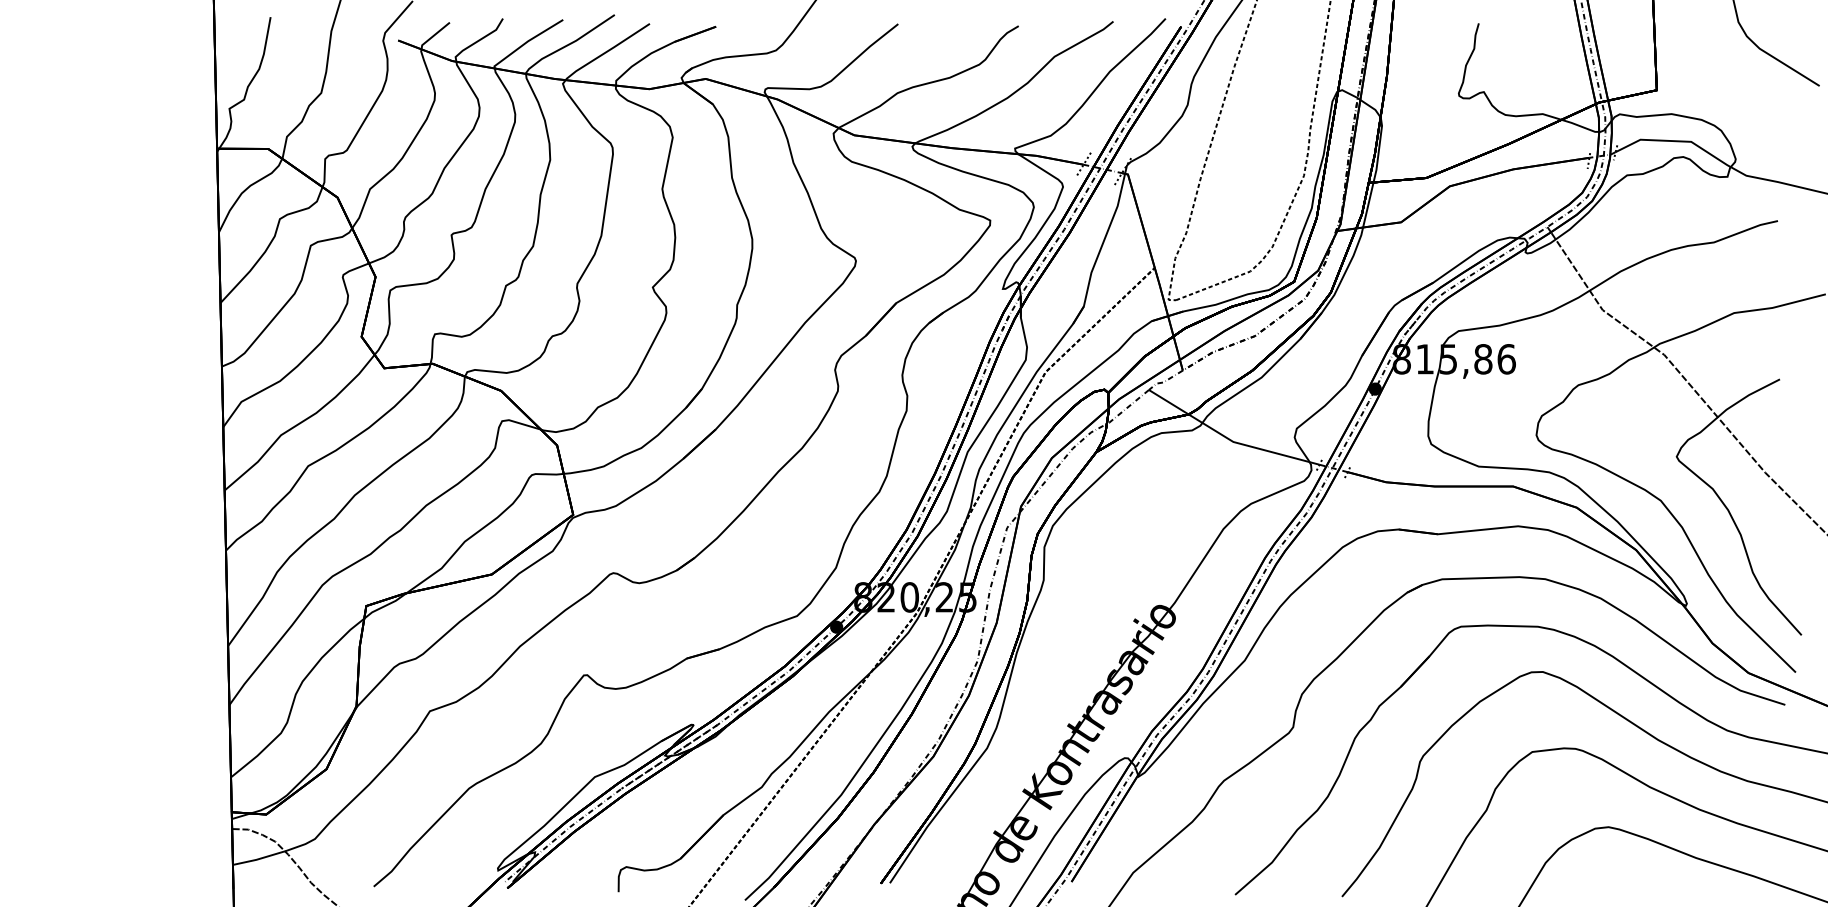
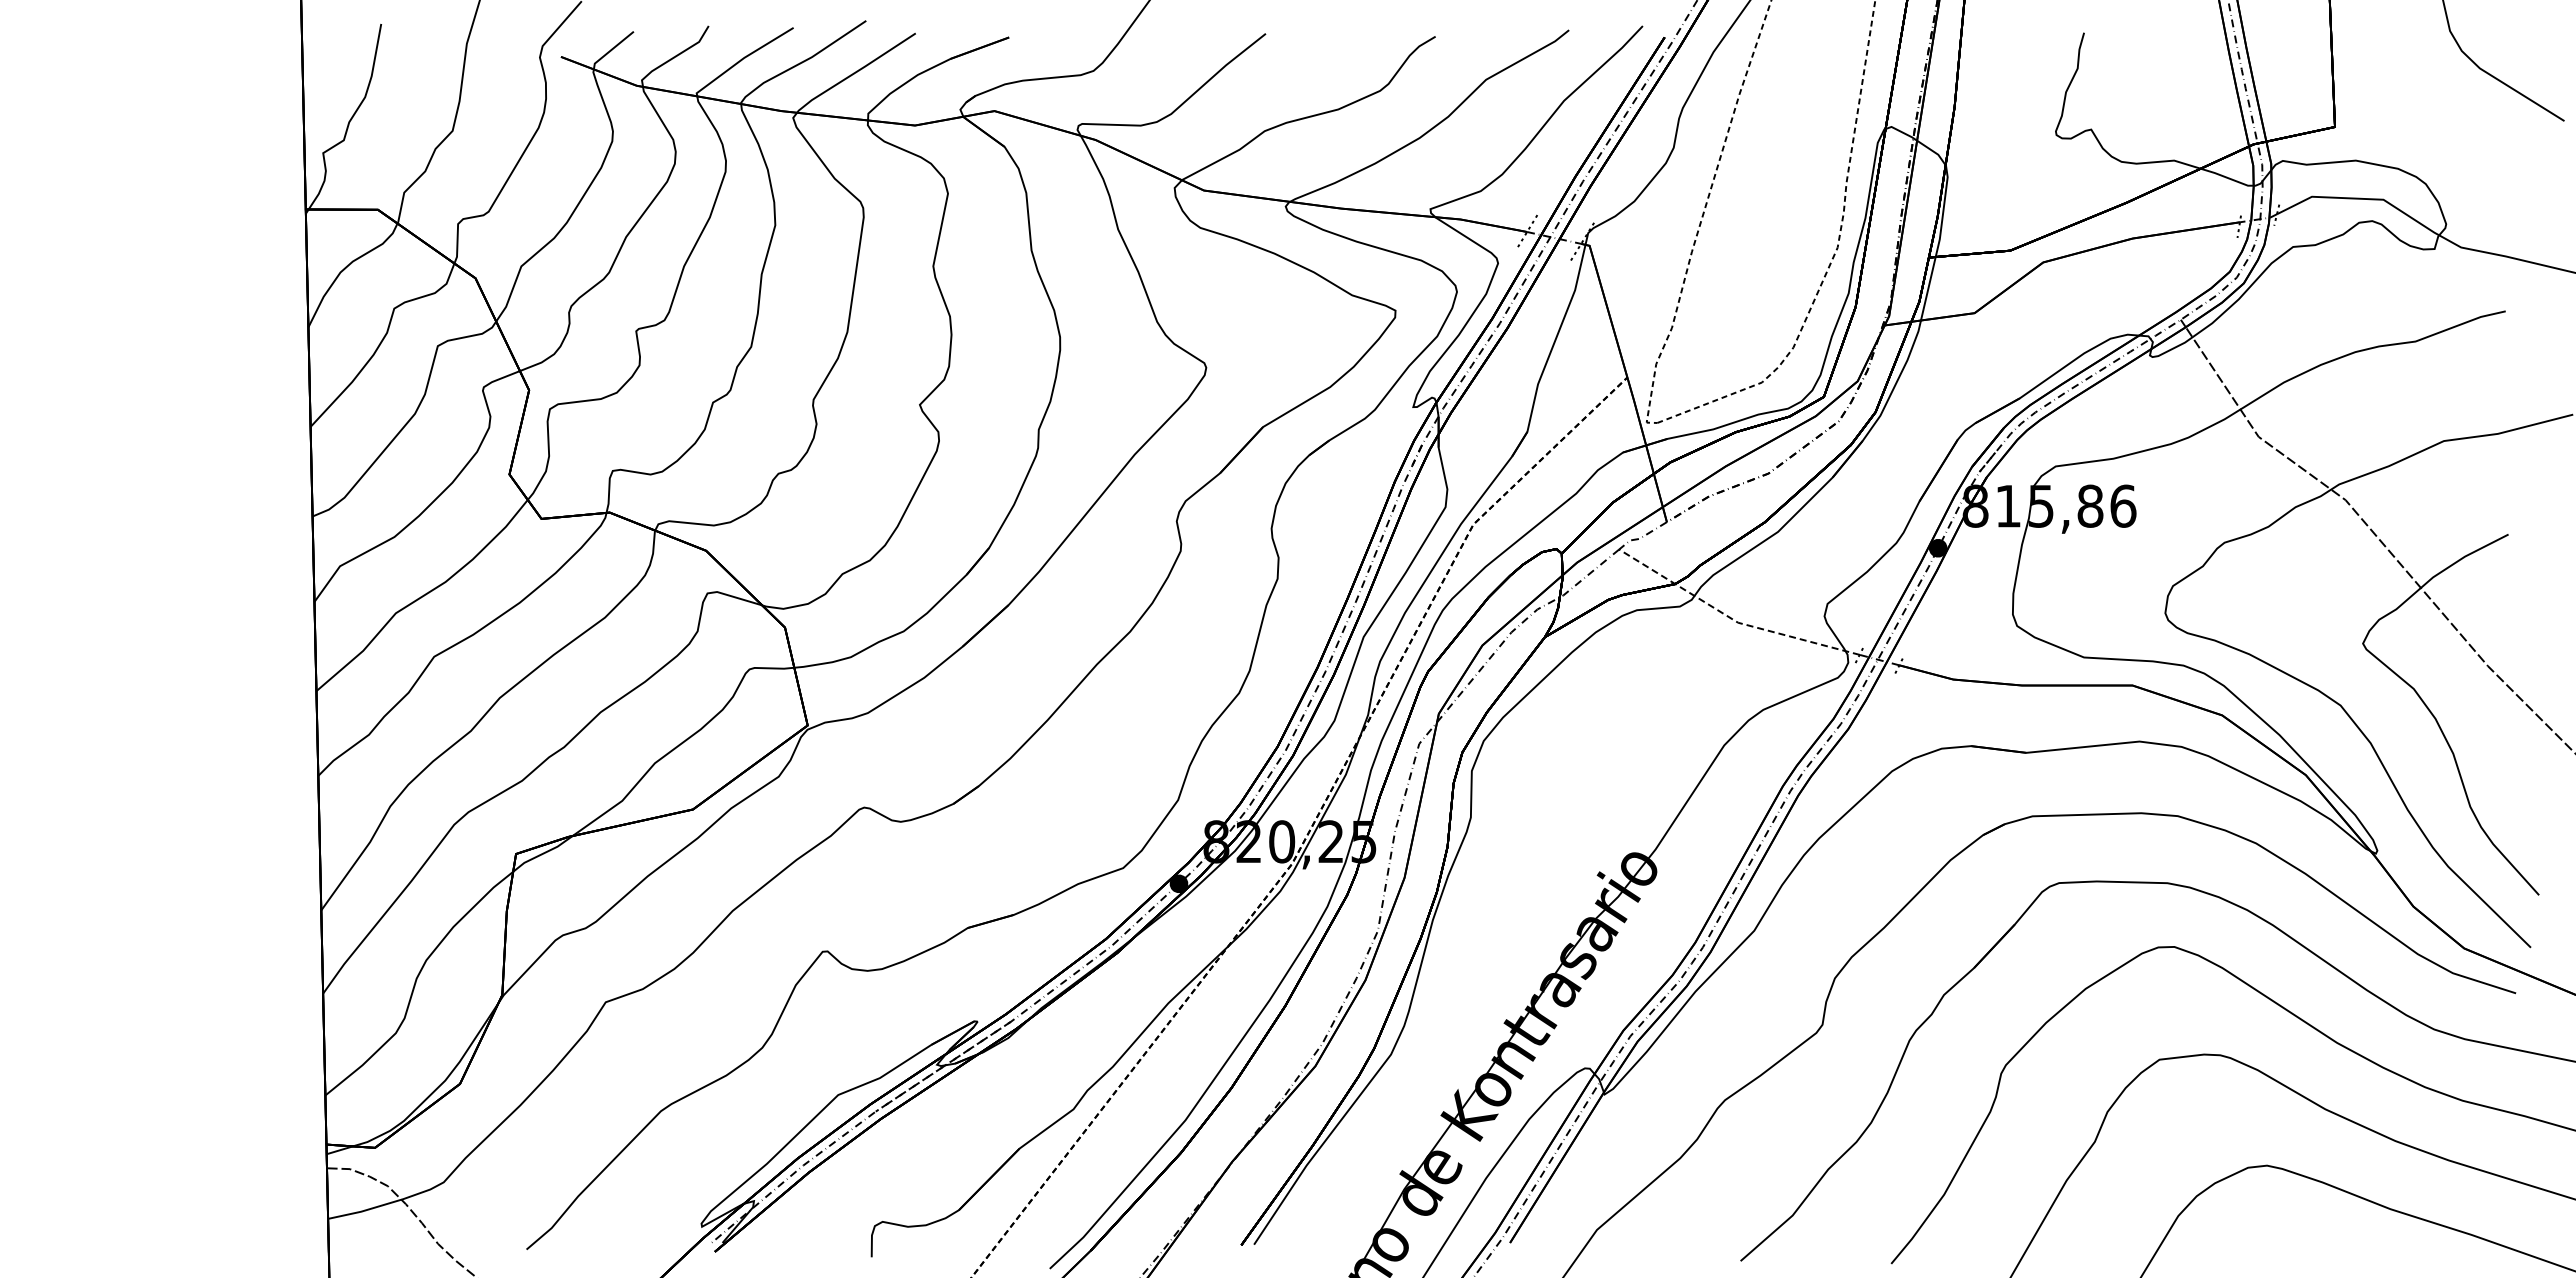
line: (1229, 439) -> (1732, 619), solid -> dashed

